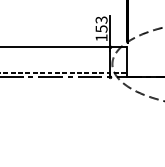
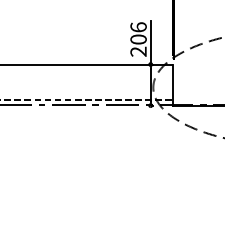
text: (101, 28) -> (138, 39), 153 -> 206

